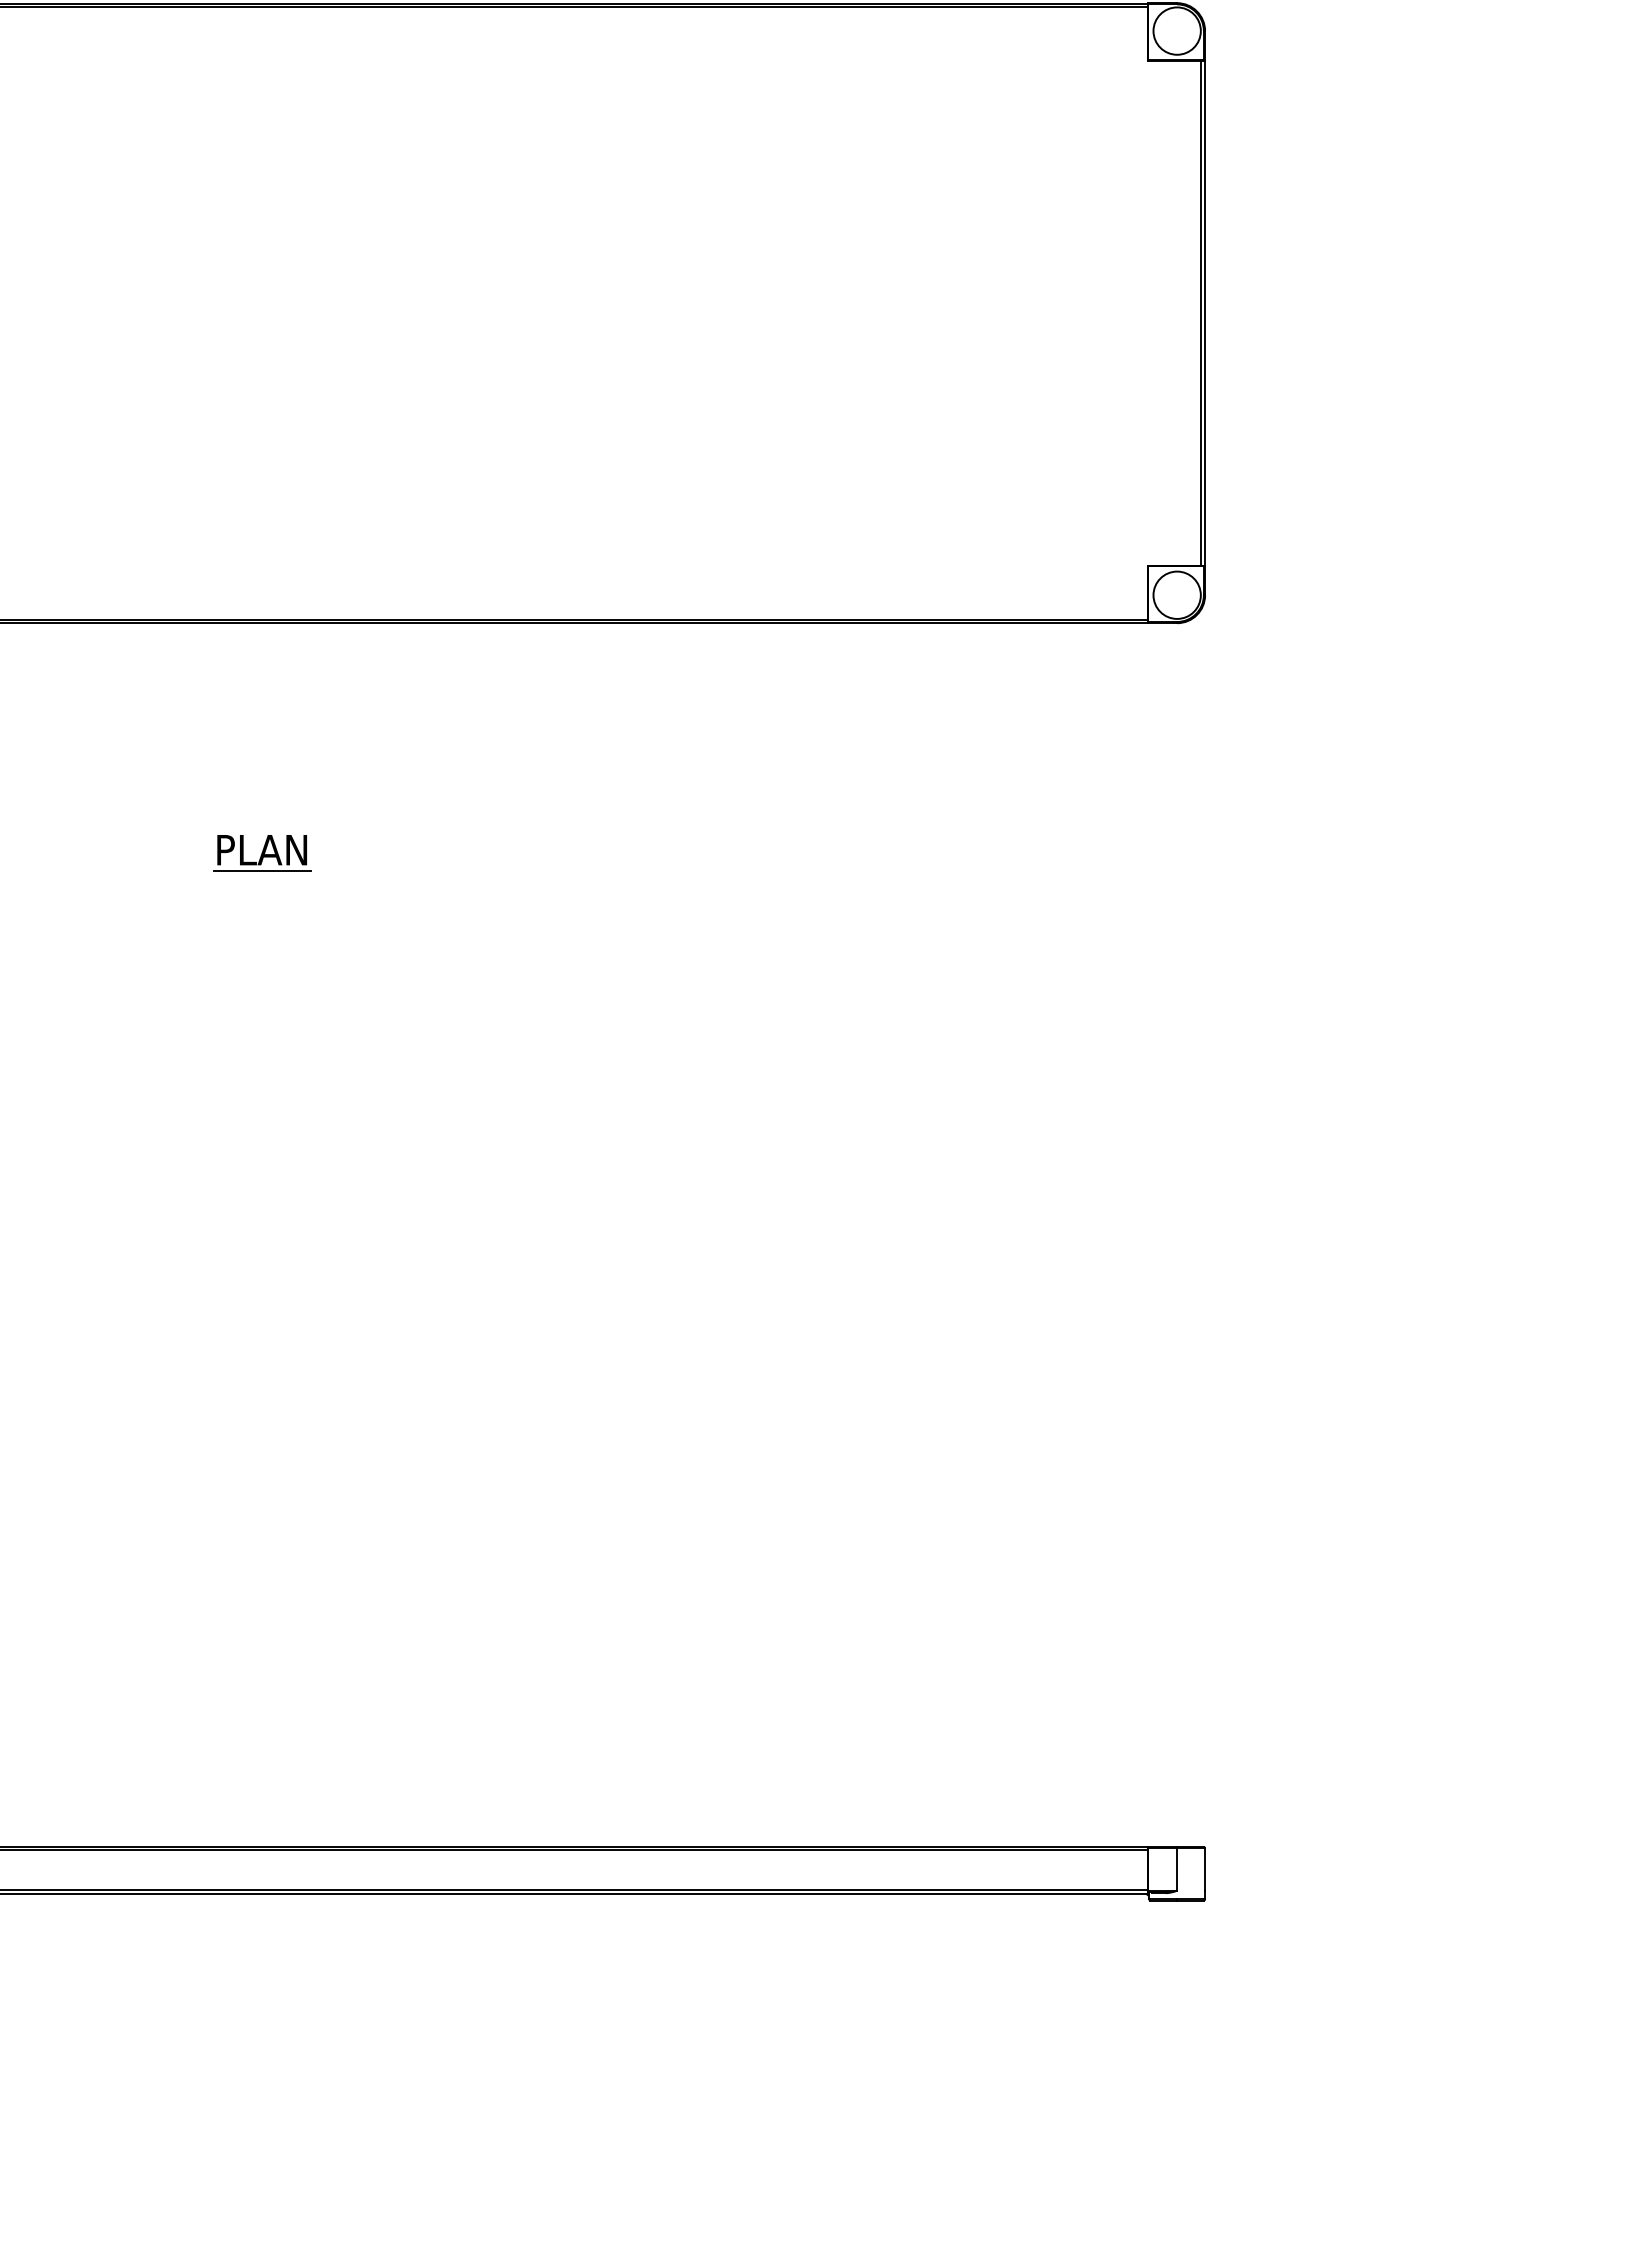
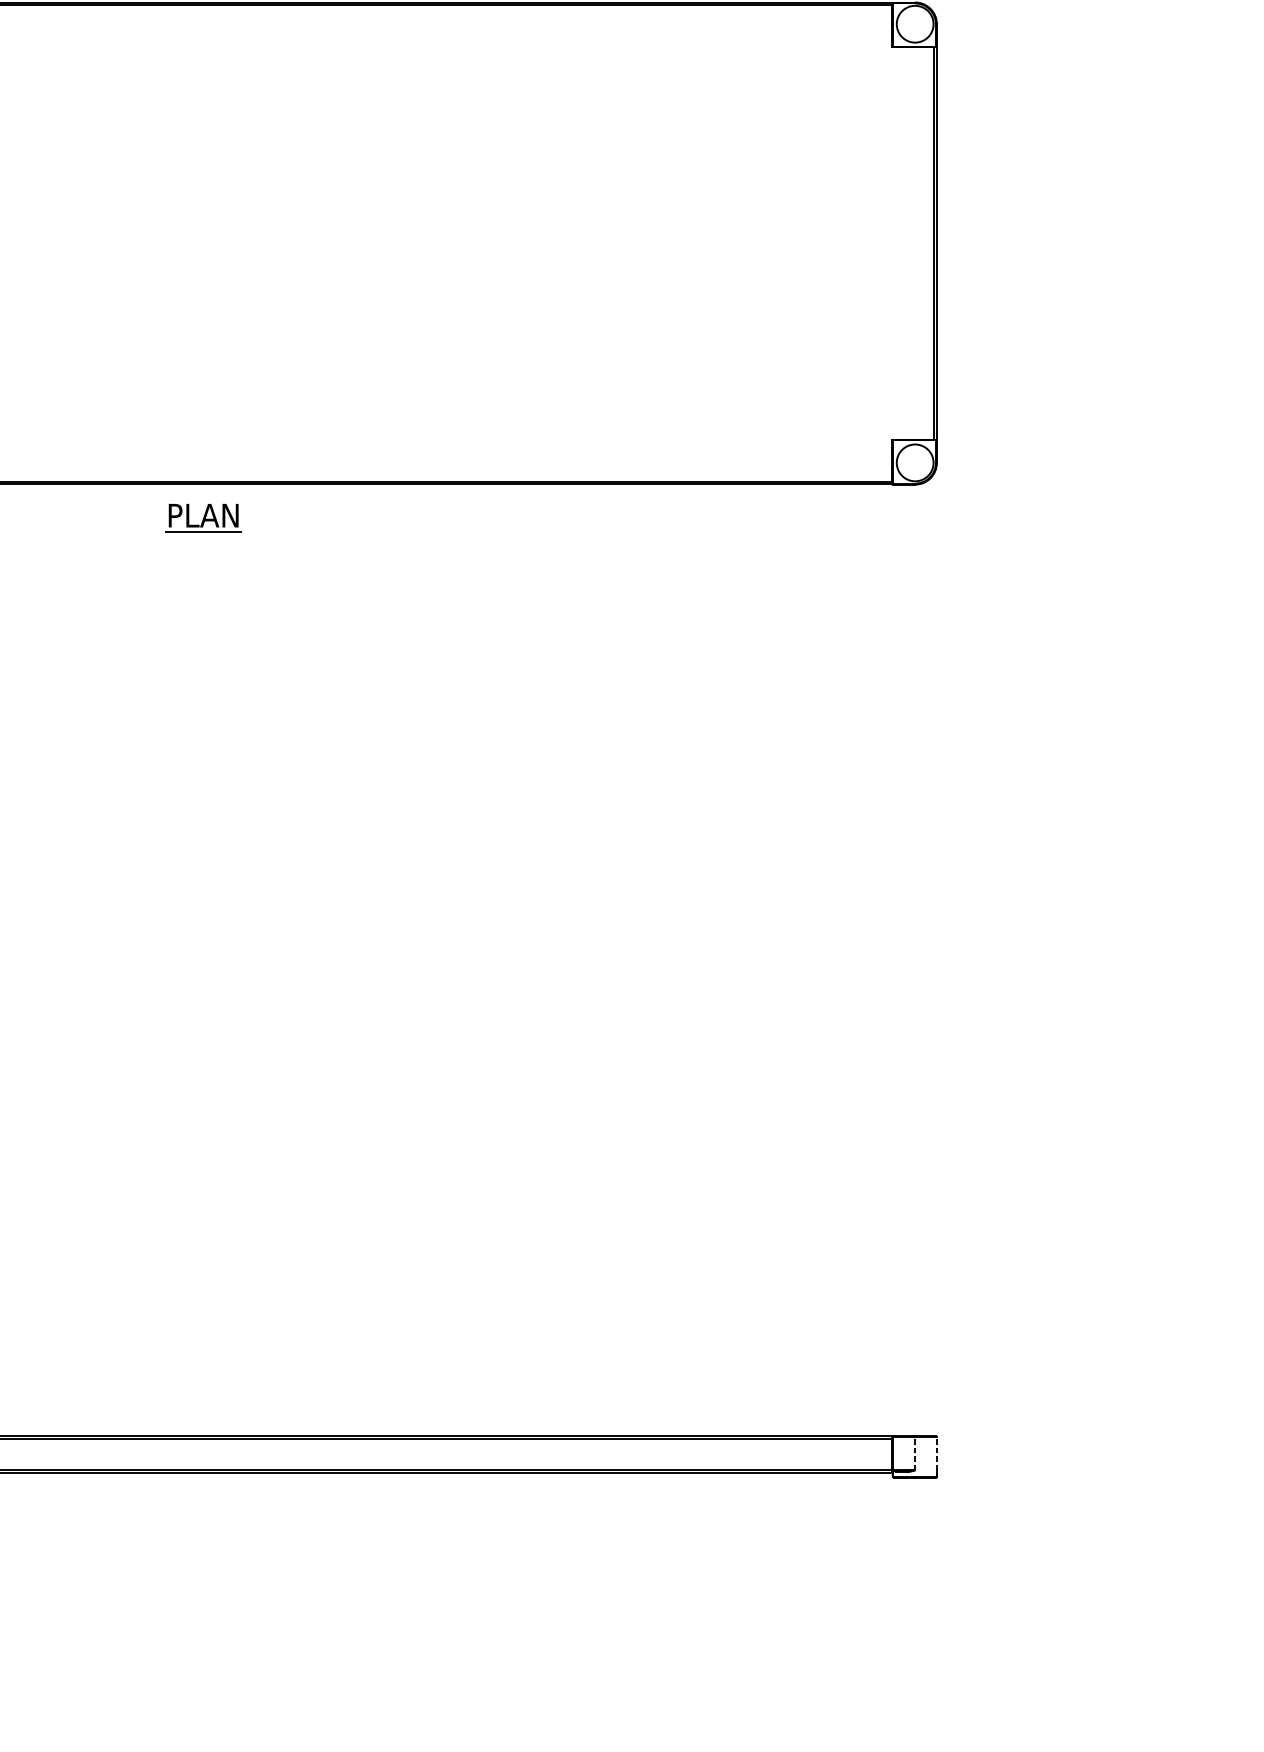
part: (262, 853) -> (203, 518), moved
line: (1177, 1869) -> (915, 1453), solid -> dashed
line: (1205, 1869) -> (937, 1453), solid -> dashed

